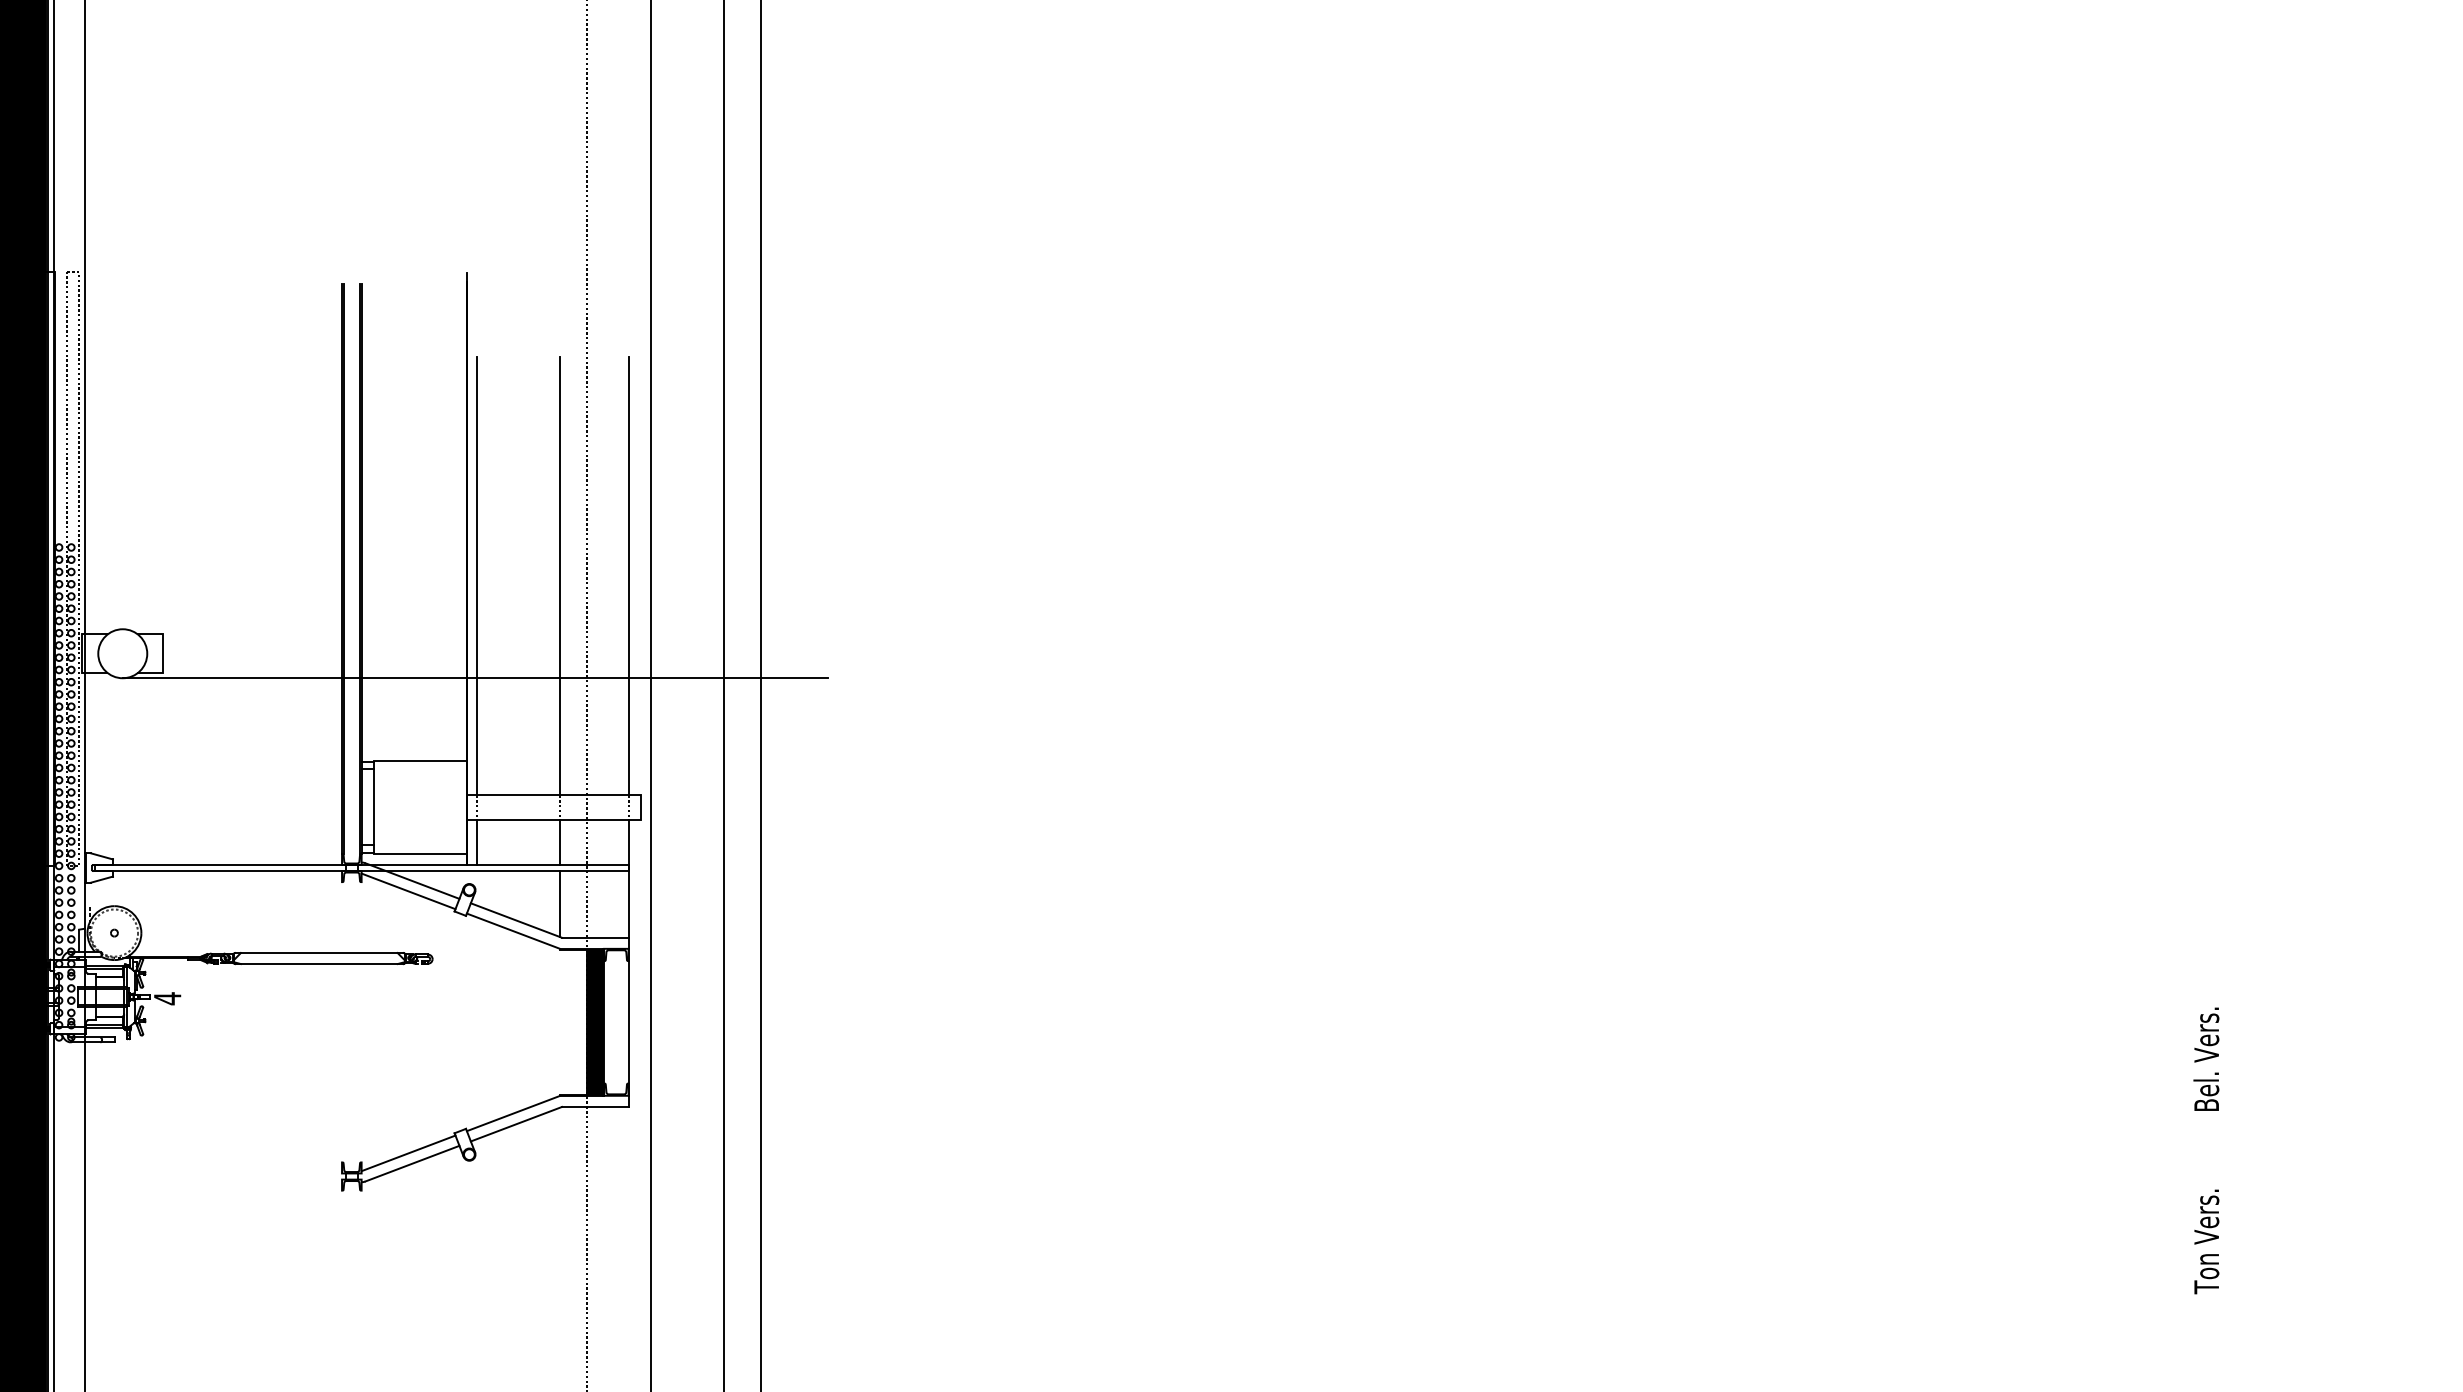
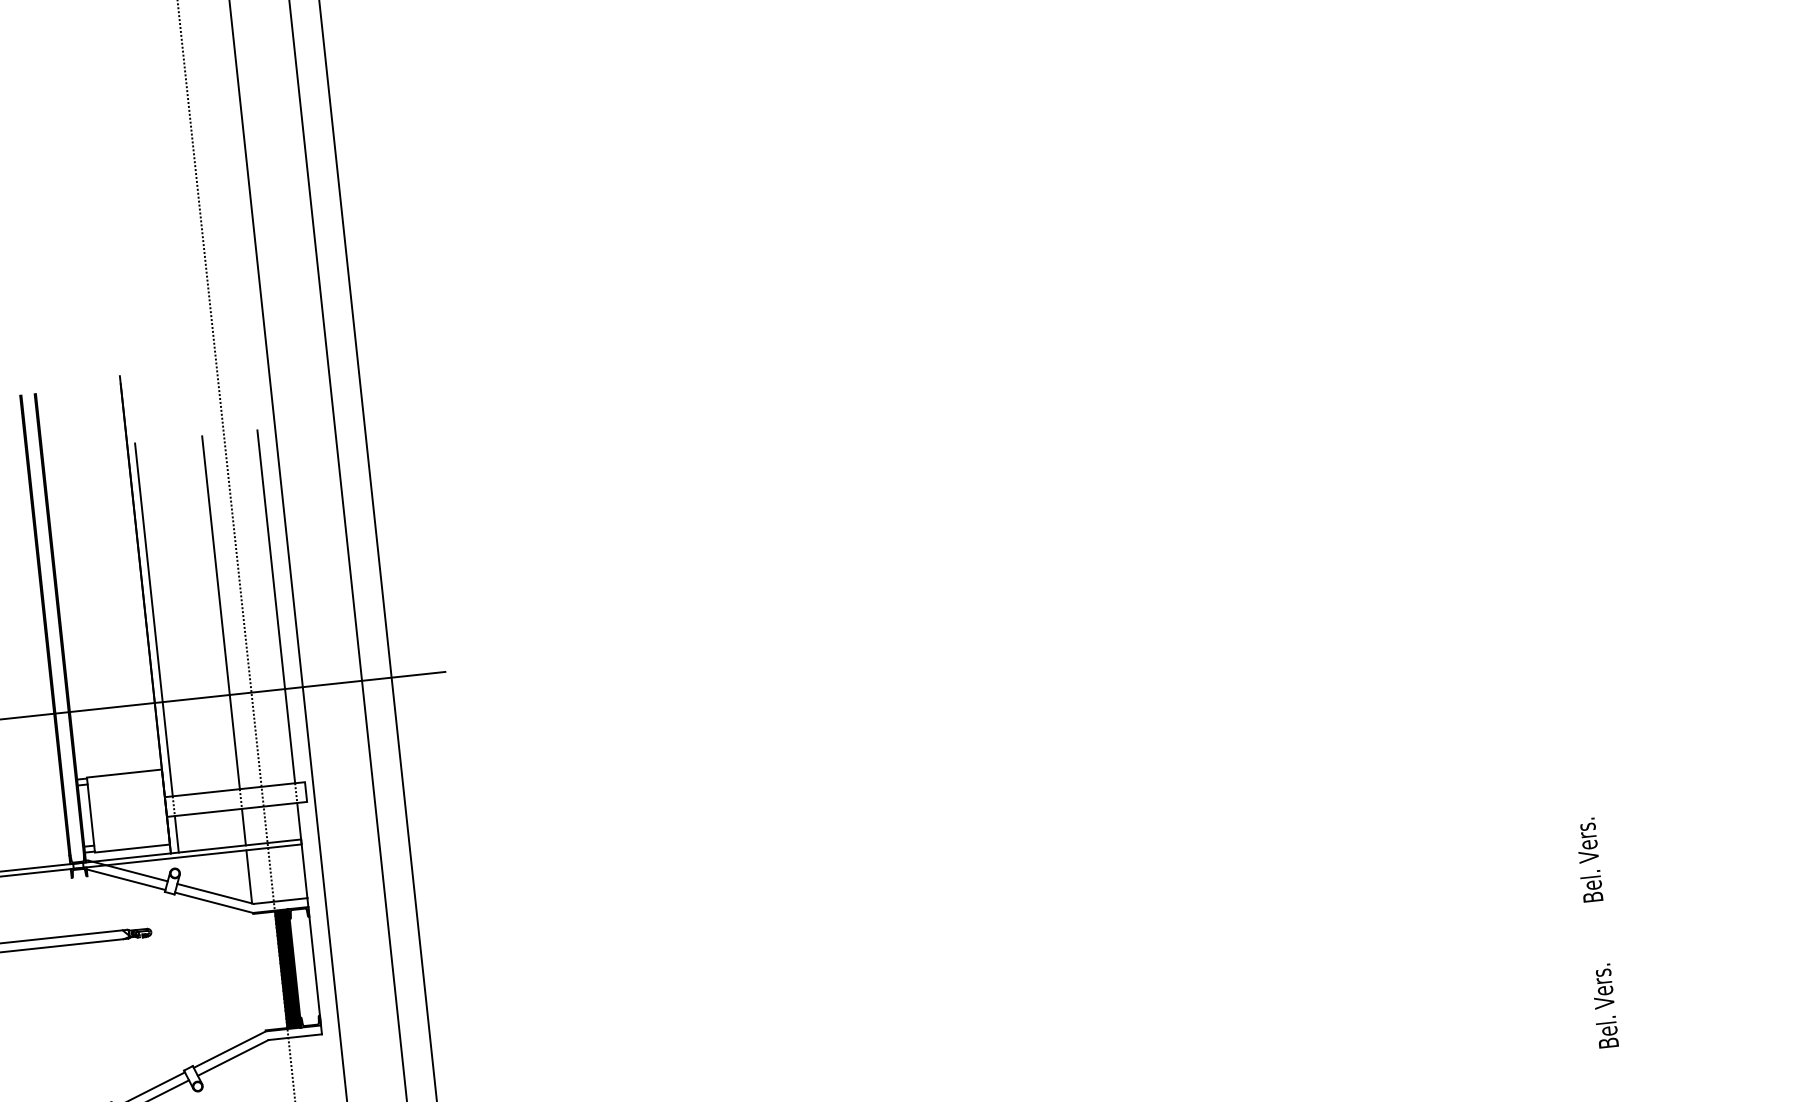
text: (2206, 1241) -> (1604, 1006), Ton Vers. -> Bel. Vers.

